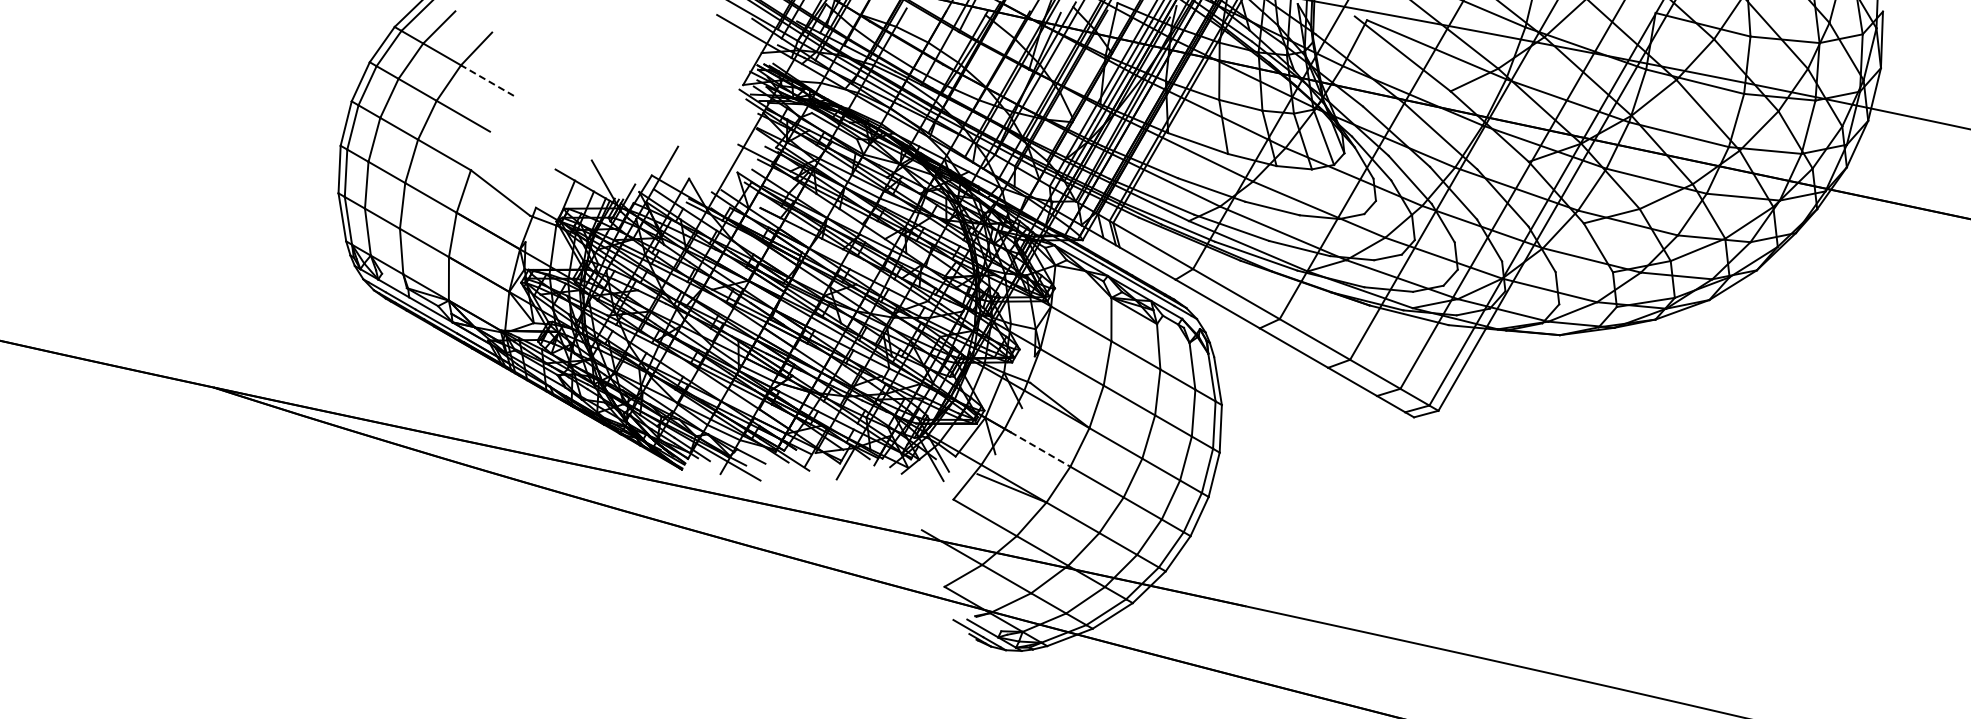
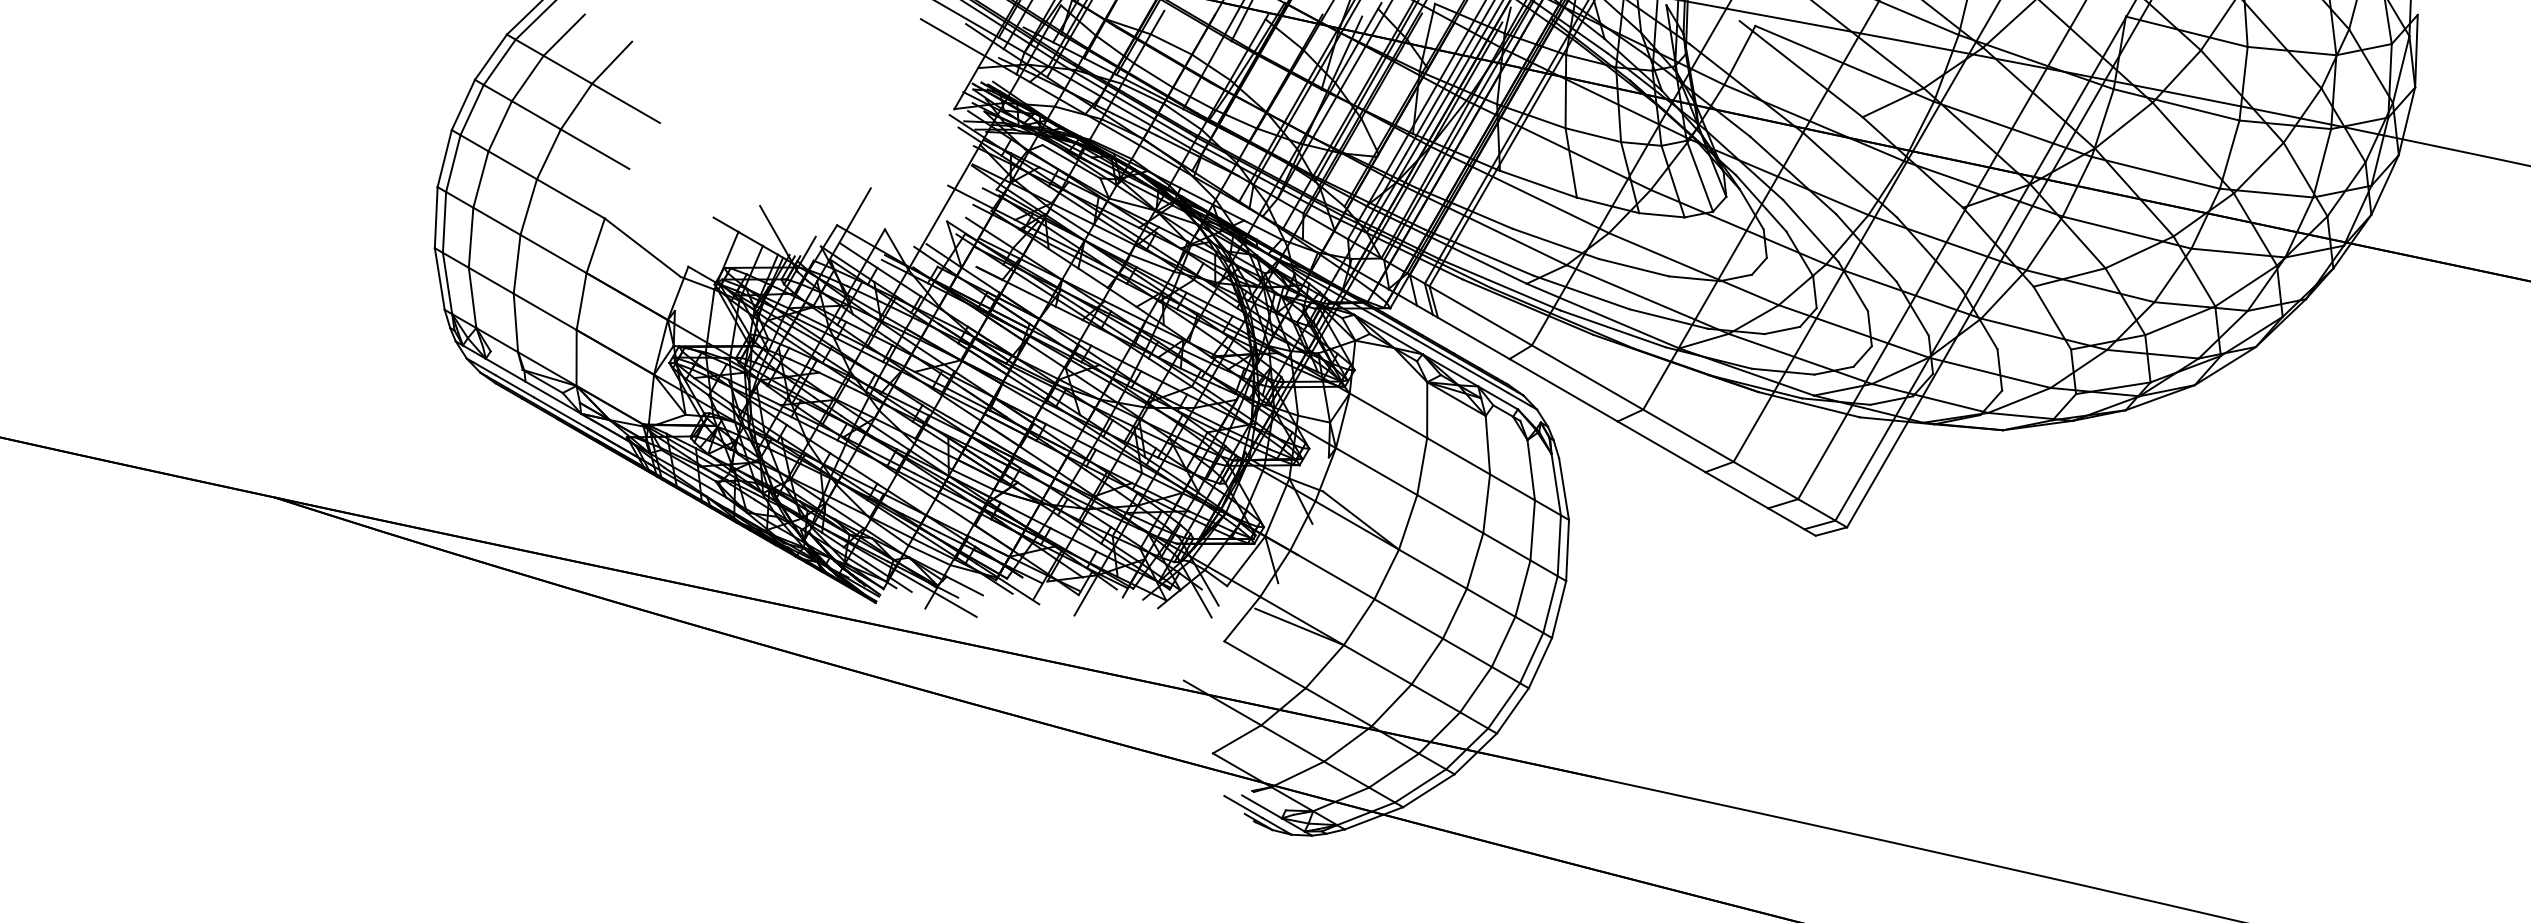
line: (487, 80) -> (626, 103), dashed -> solid
line: (1040, 449) -> (1336, 577), dashed -> solid

